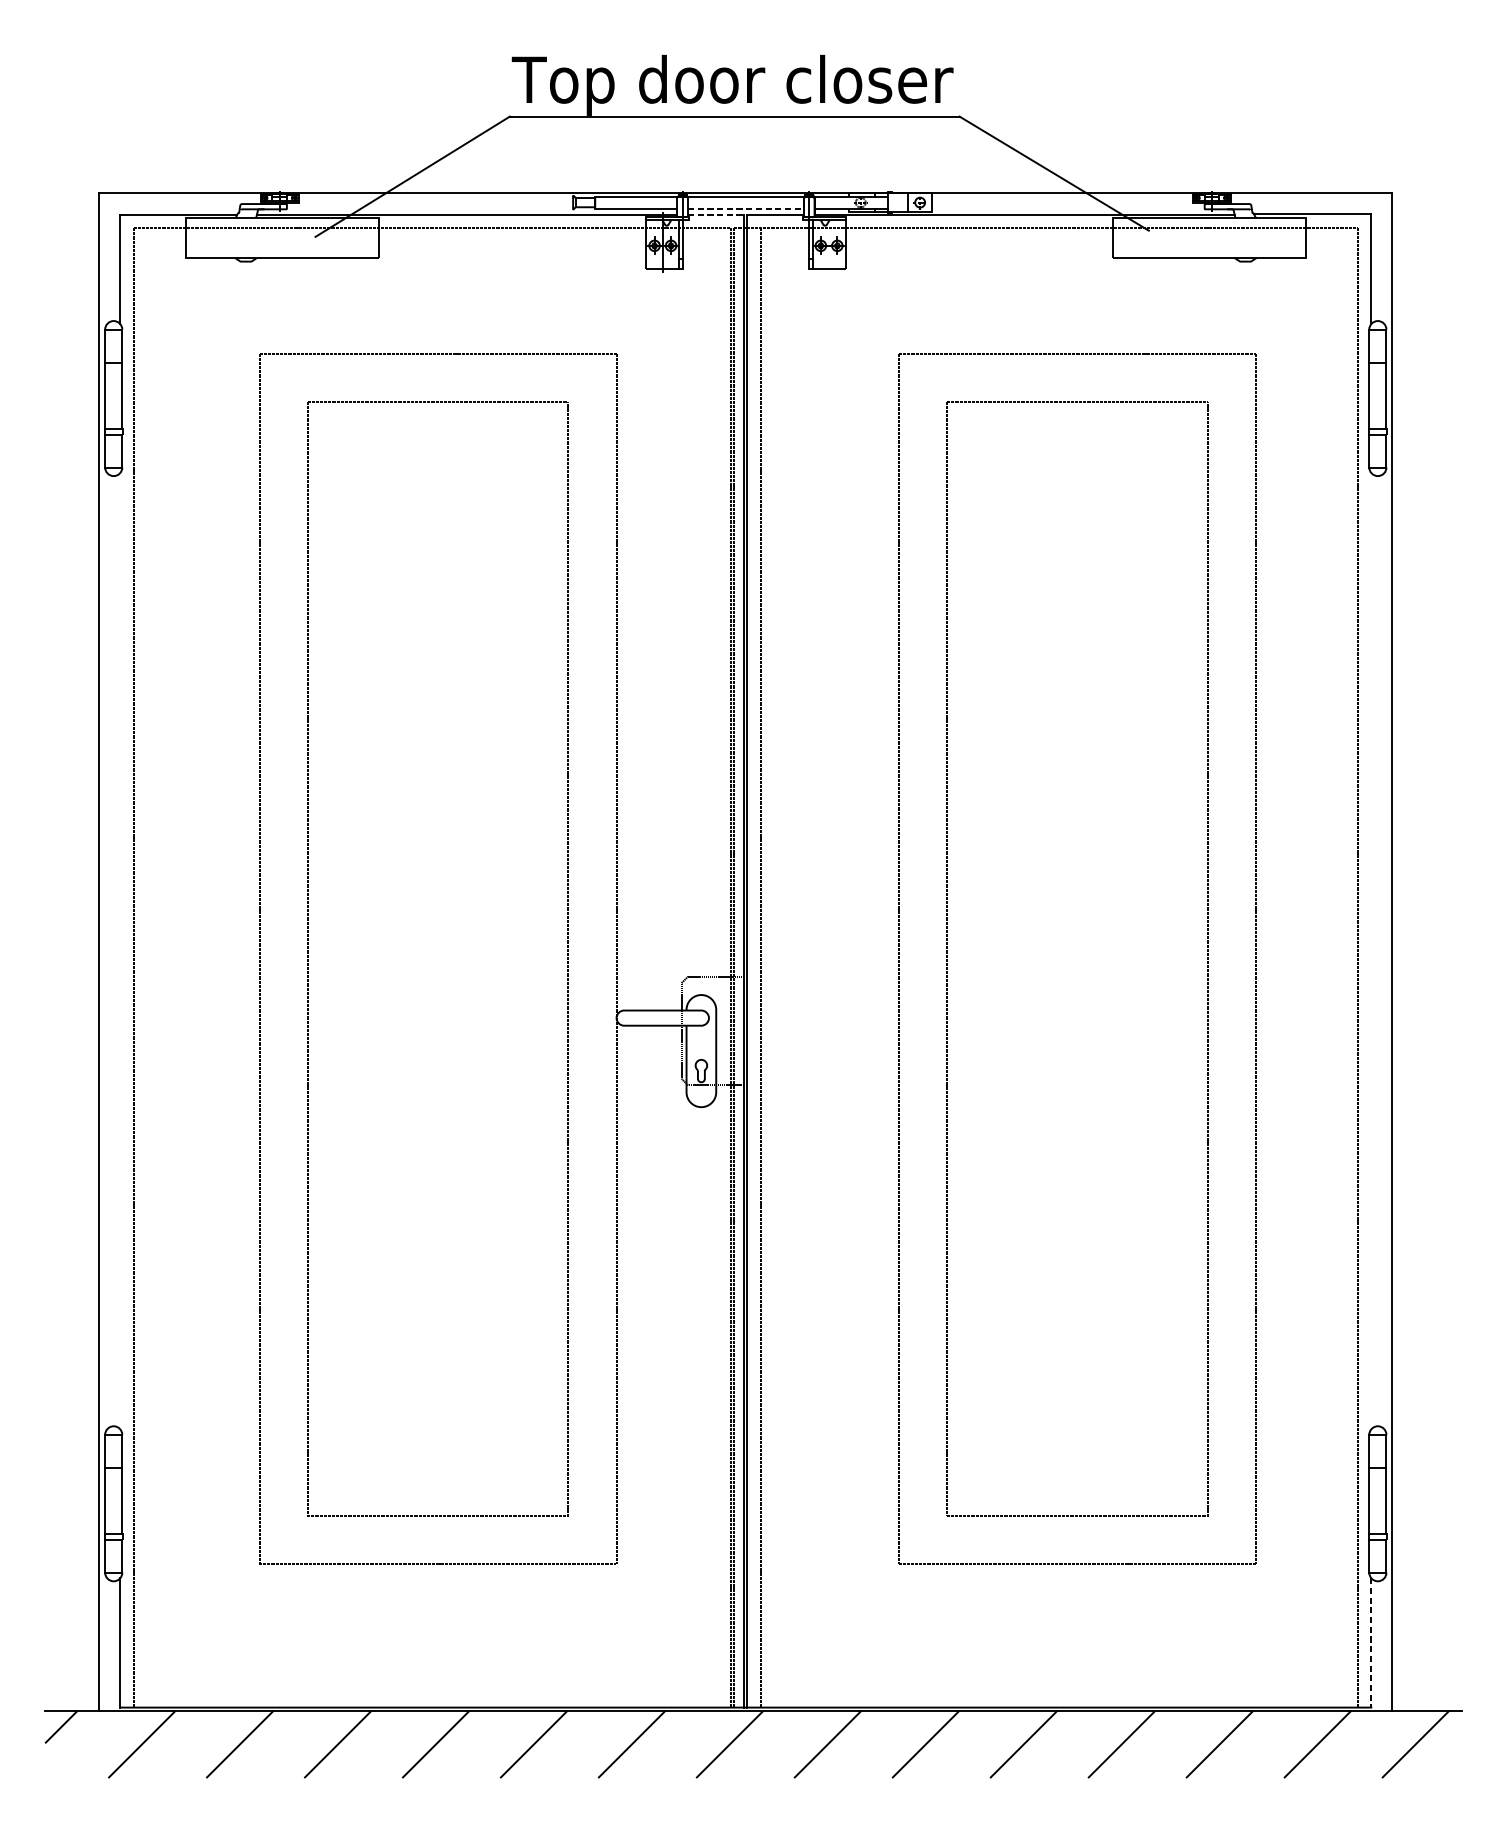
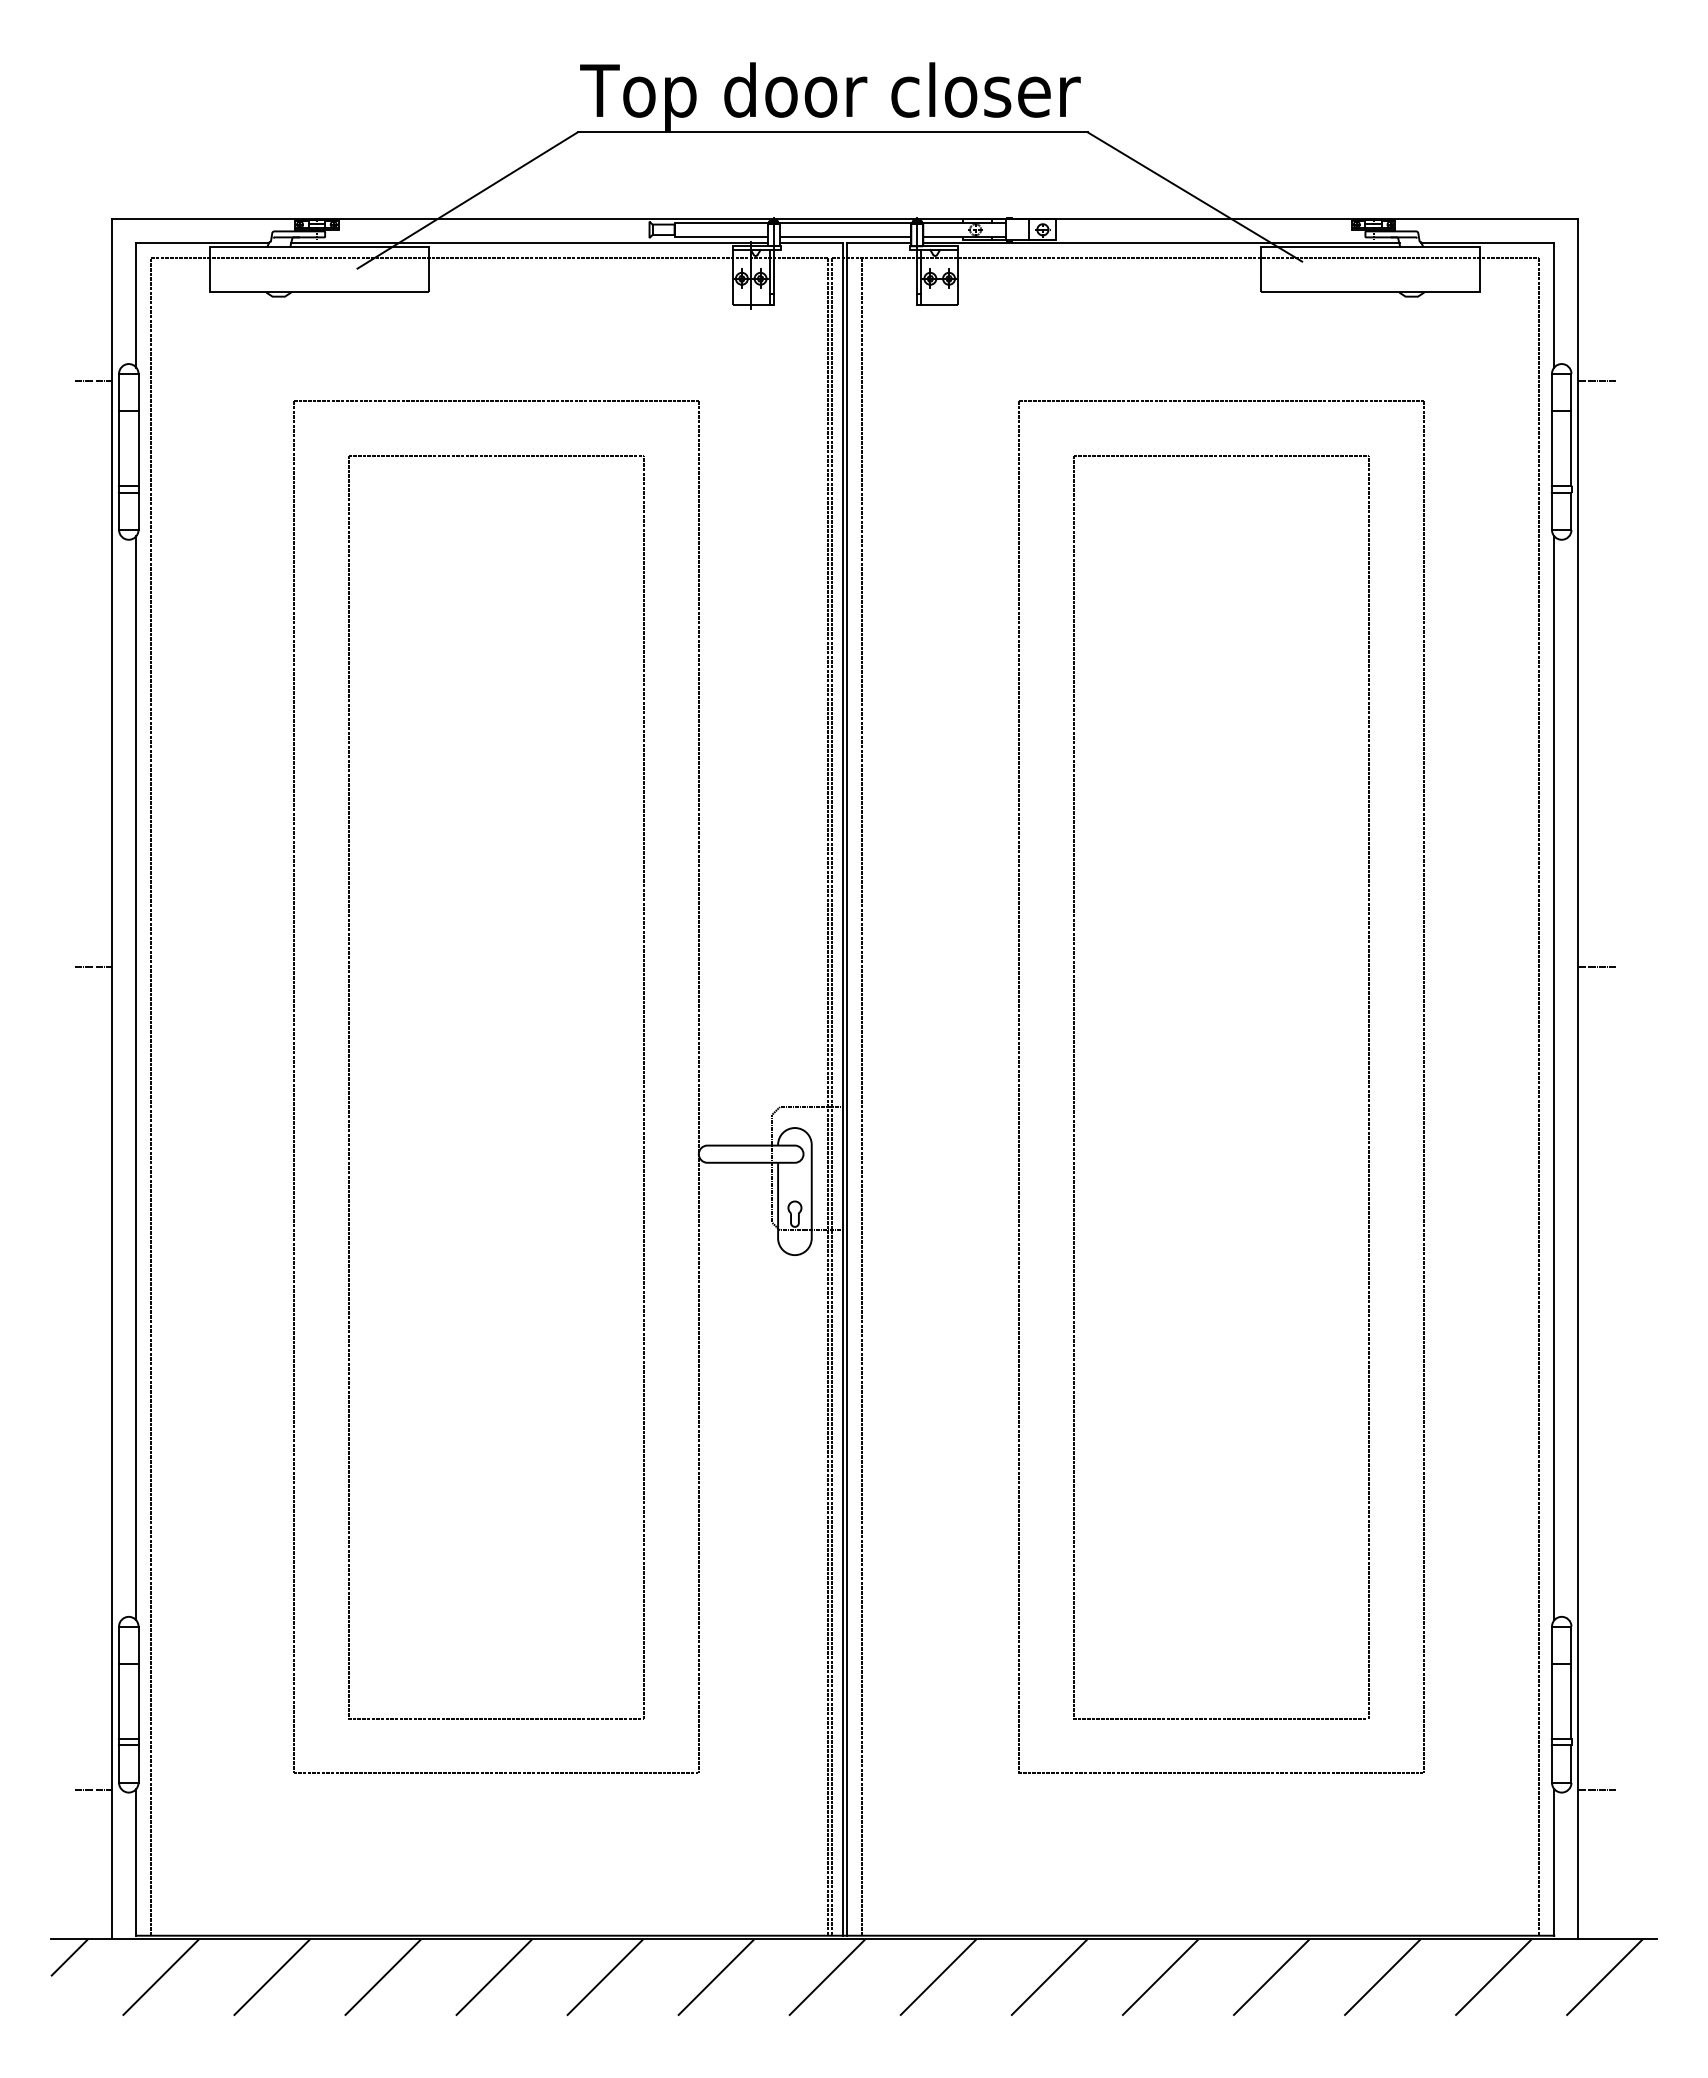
line: (746, 208) -> (845, 236), dashed -> solid
line: (716, 214) -> (811, 243), dashed -> solid
line: (82, 335) -> (93, 380), added
line: (1408, 335) -> (1596, 380), added
line: (82, 853) -> (93, 967), added
line: (1408, 853) -> (1596, 967), added
line: (120, 951) -> (136, 1078), added
line: (1371, 951) -> (1554, 1078), added
line: (82, 1578) -> (93, 1789), added
line: (1408, 1578) -> (1596, 1789), added
line: (1371, 1642) -> (1554, 1862), dashed -> solid

